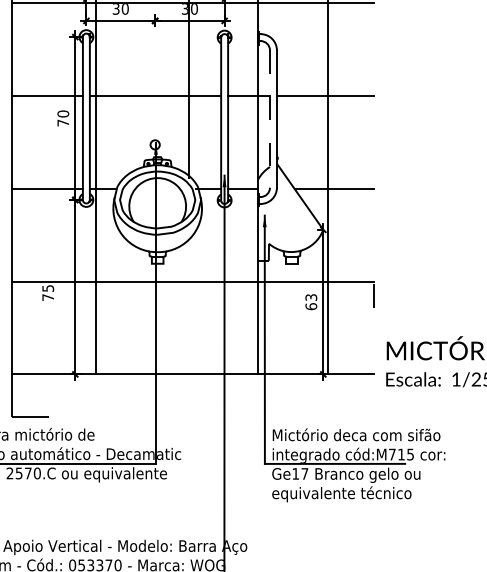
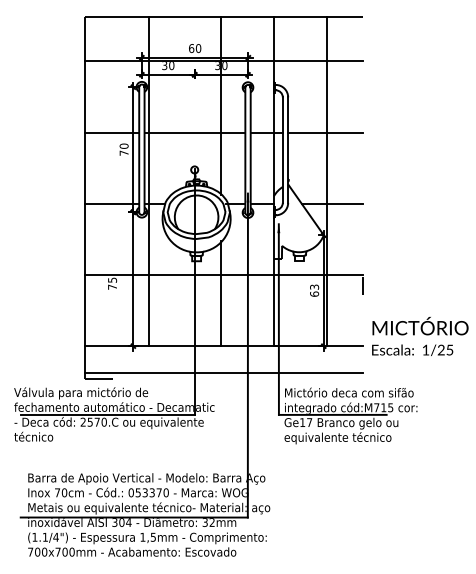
line: (269, 119) -> (282, 150), dashed -> solid
line: (188, 305) -> (220, 293), added
line: (192, 408) -> (223, 372), added

